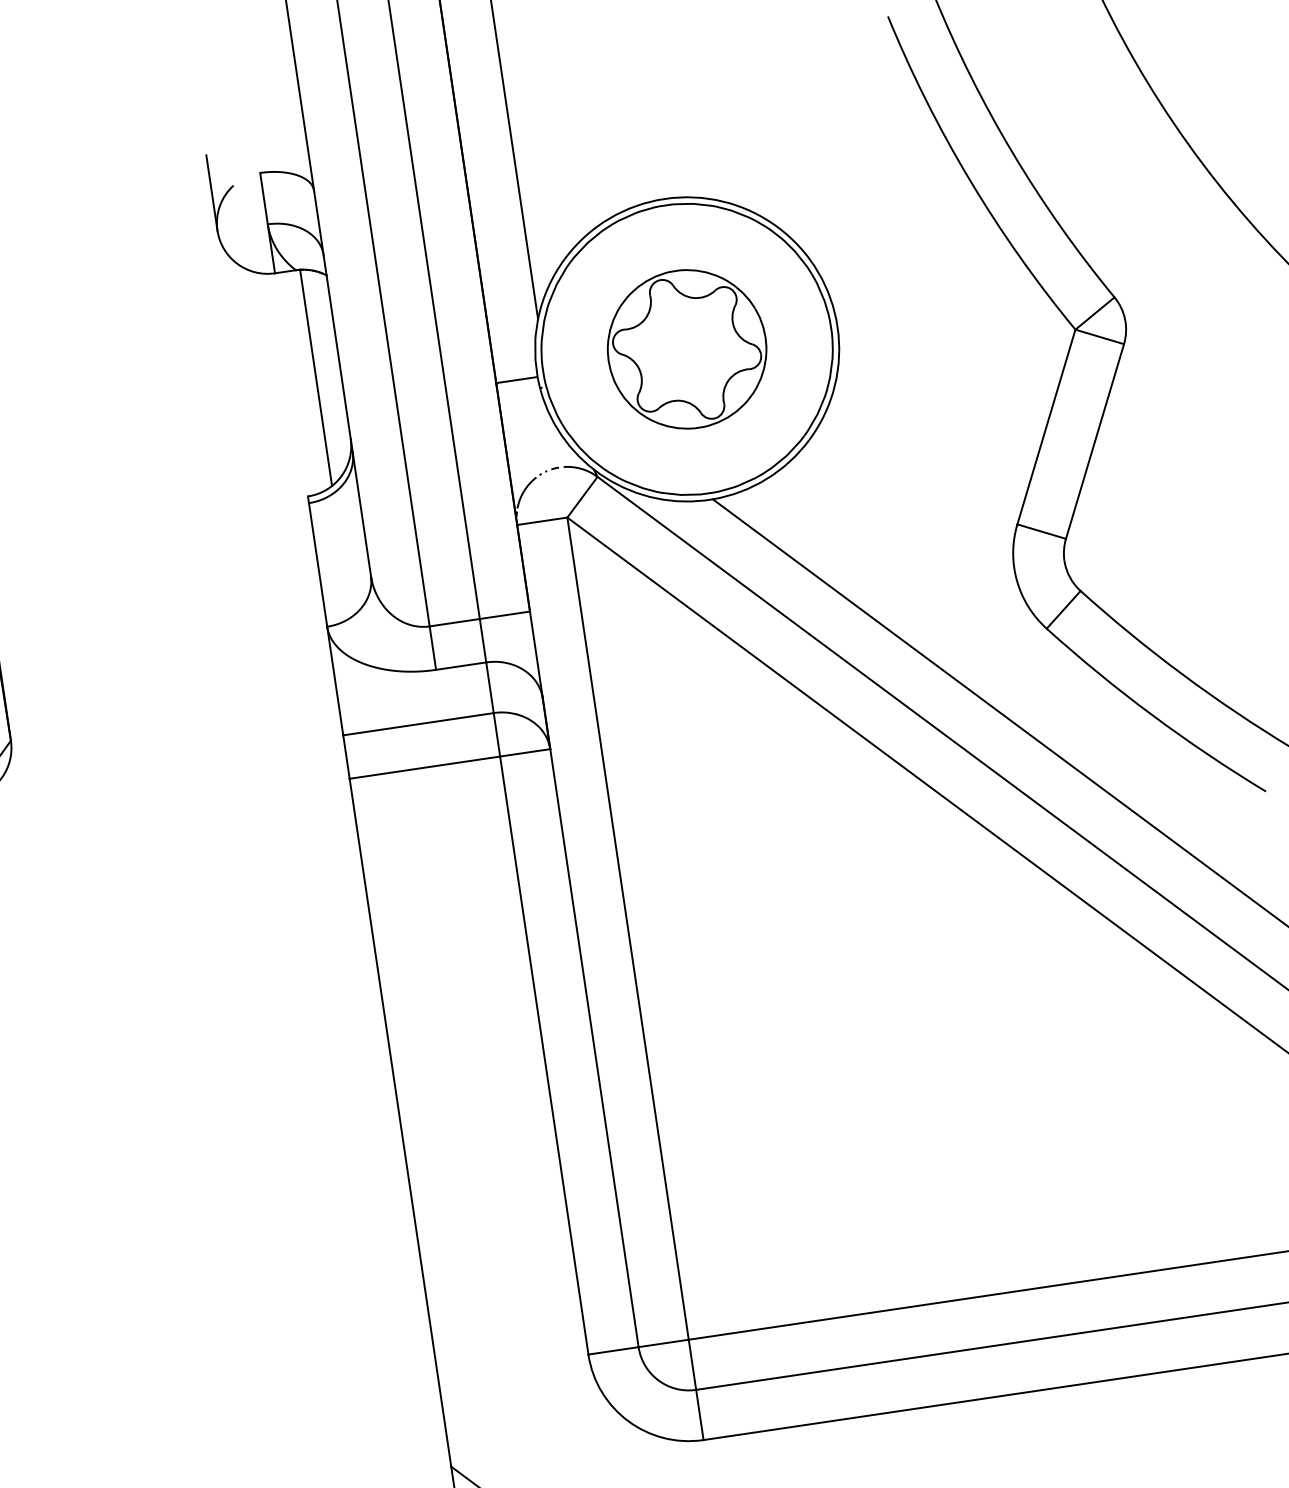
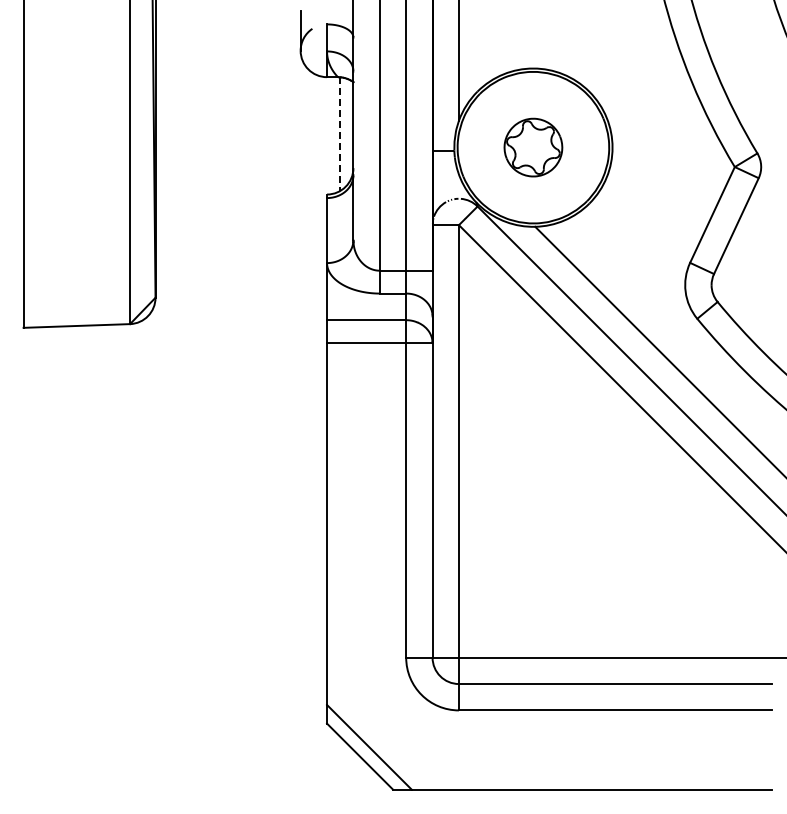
part: (687, 349) -> (533, 147), size x0.7
line: (316, 378) -> (340, 134), solid -> dashed

